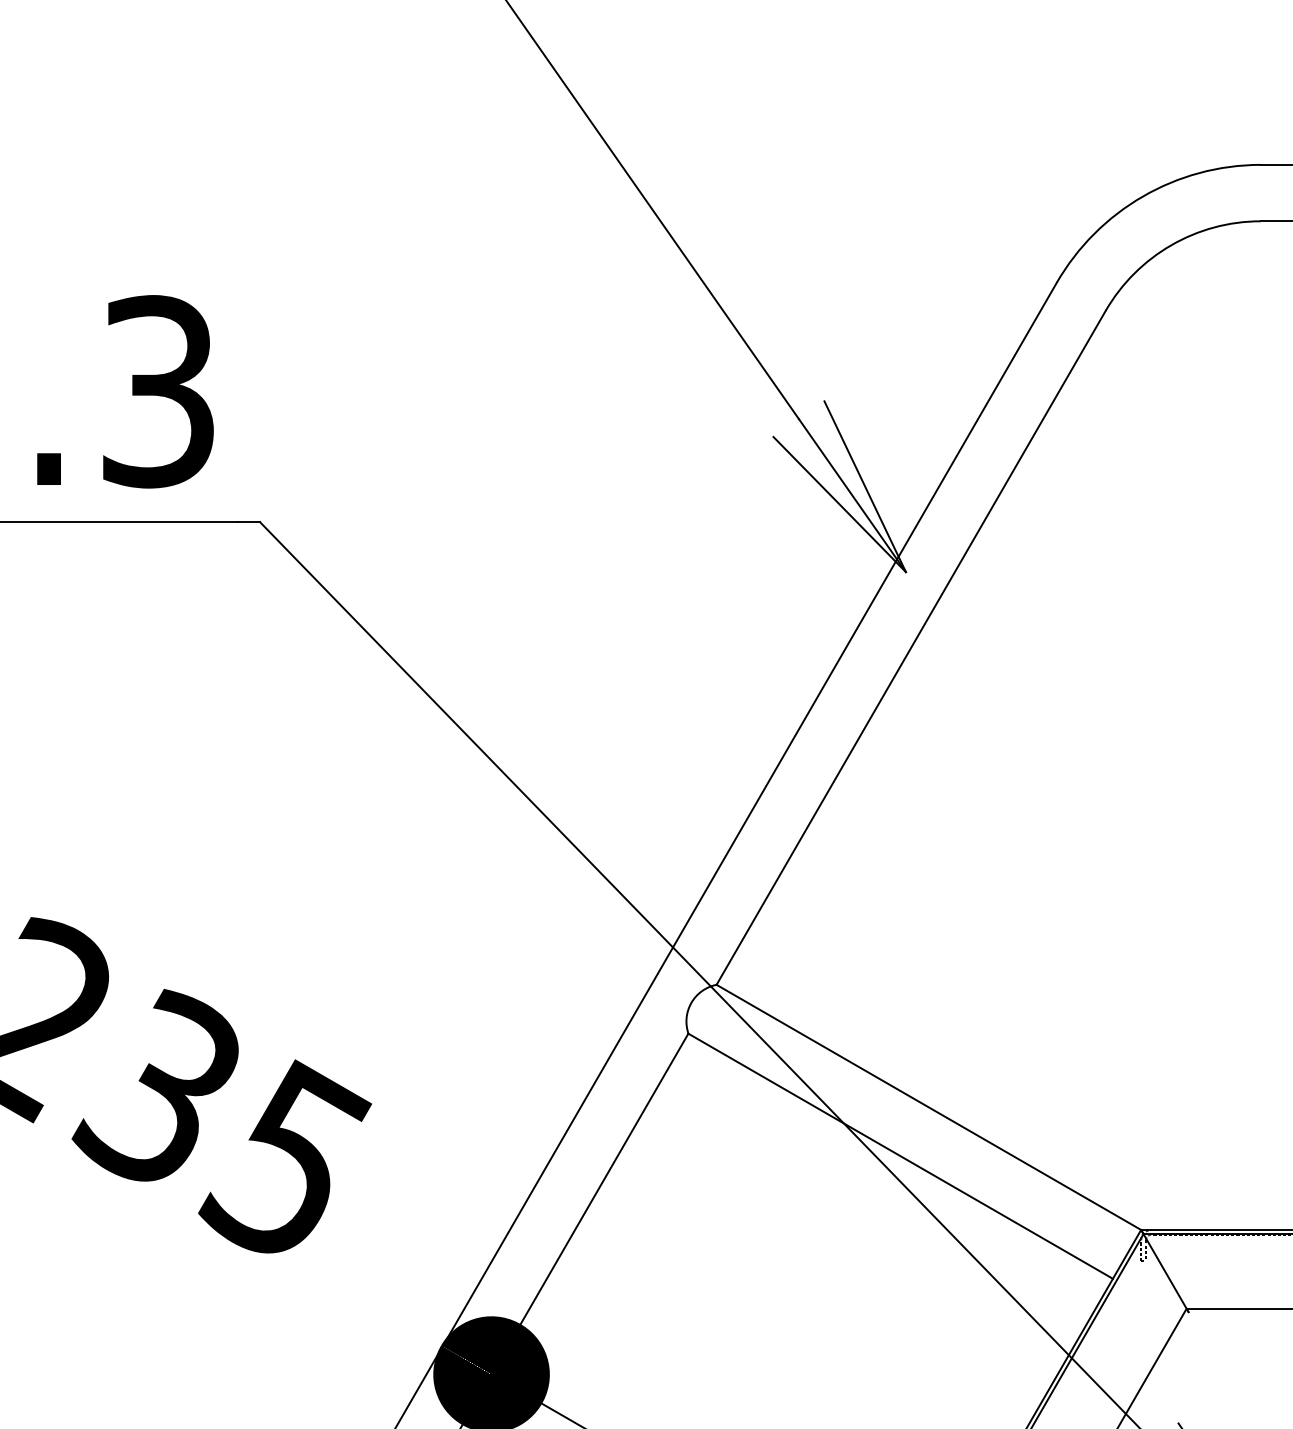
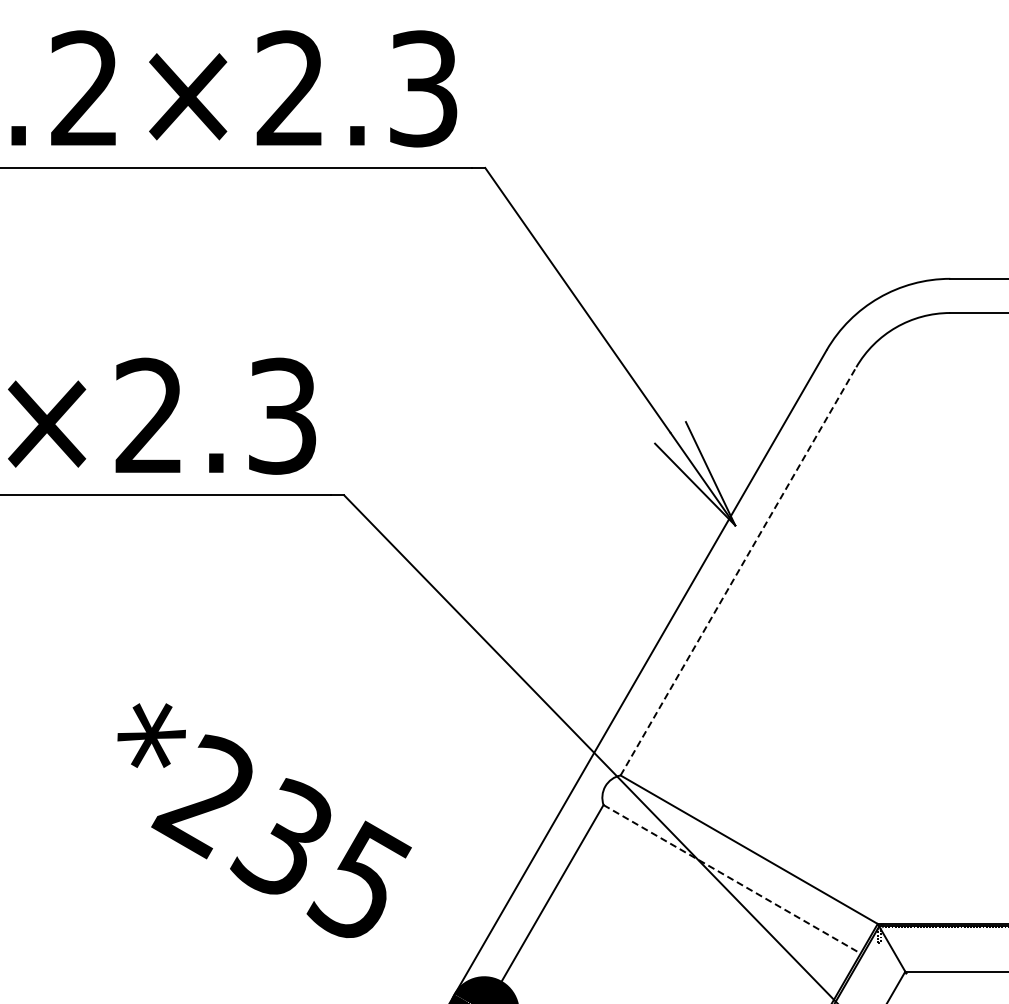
line: (911, 648) -> (738, 571), solid -> dashed
line: (901, 1156) -> (732, 879), solid -> dashed

